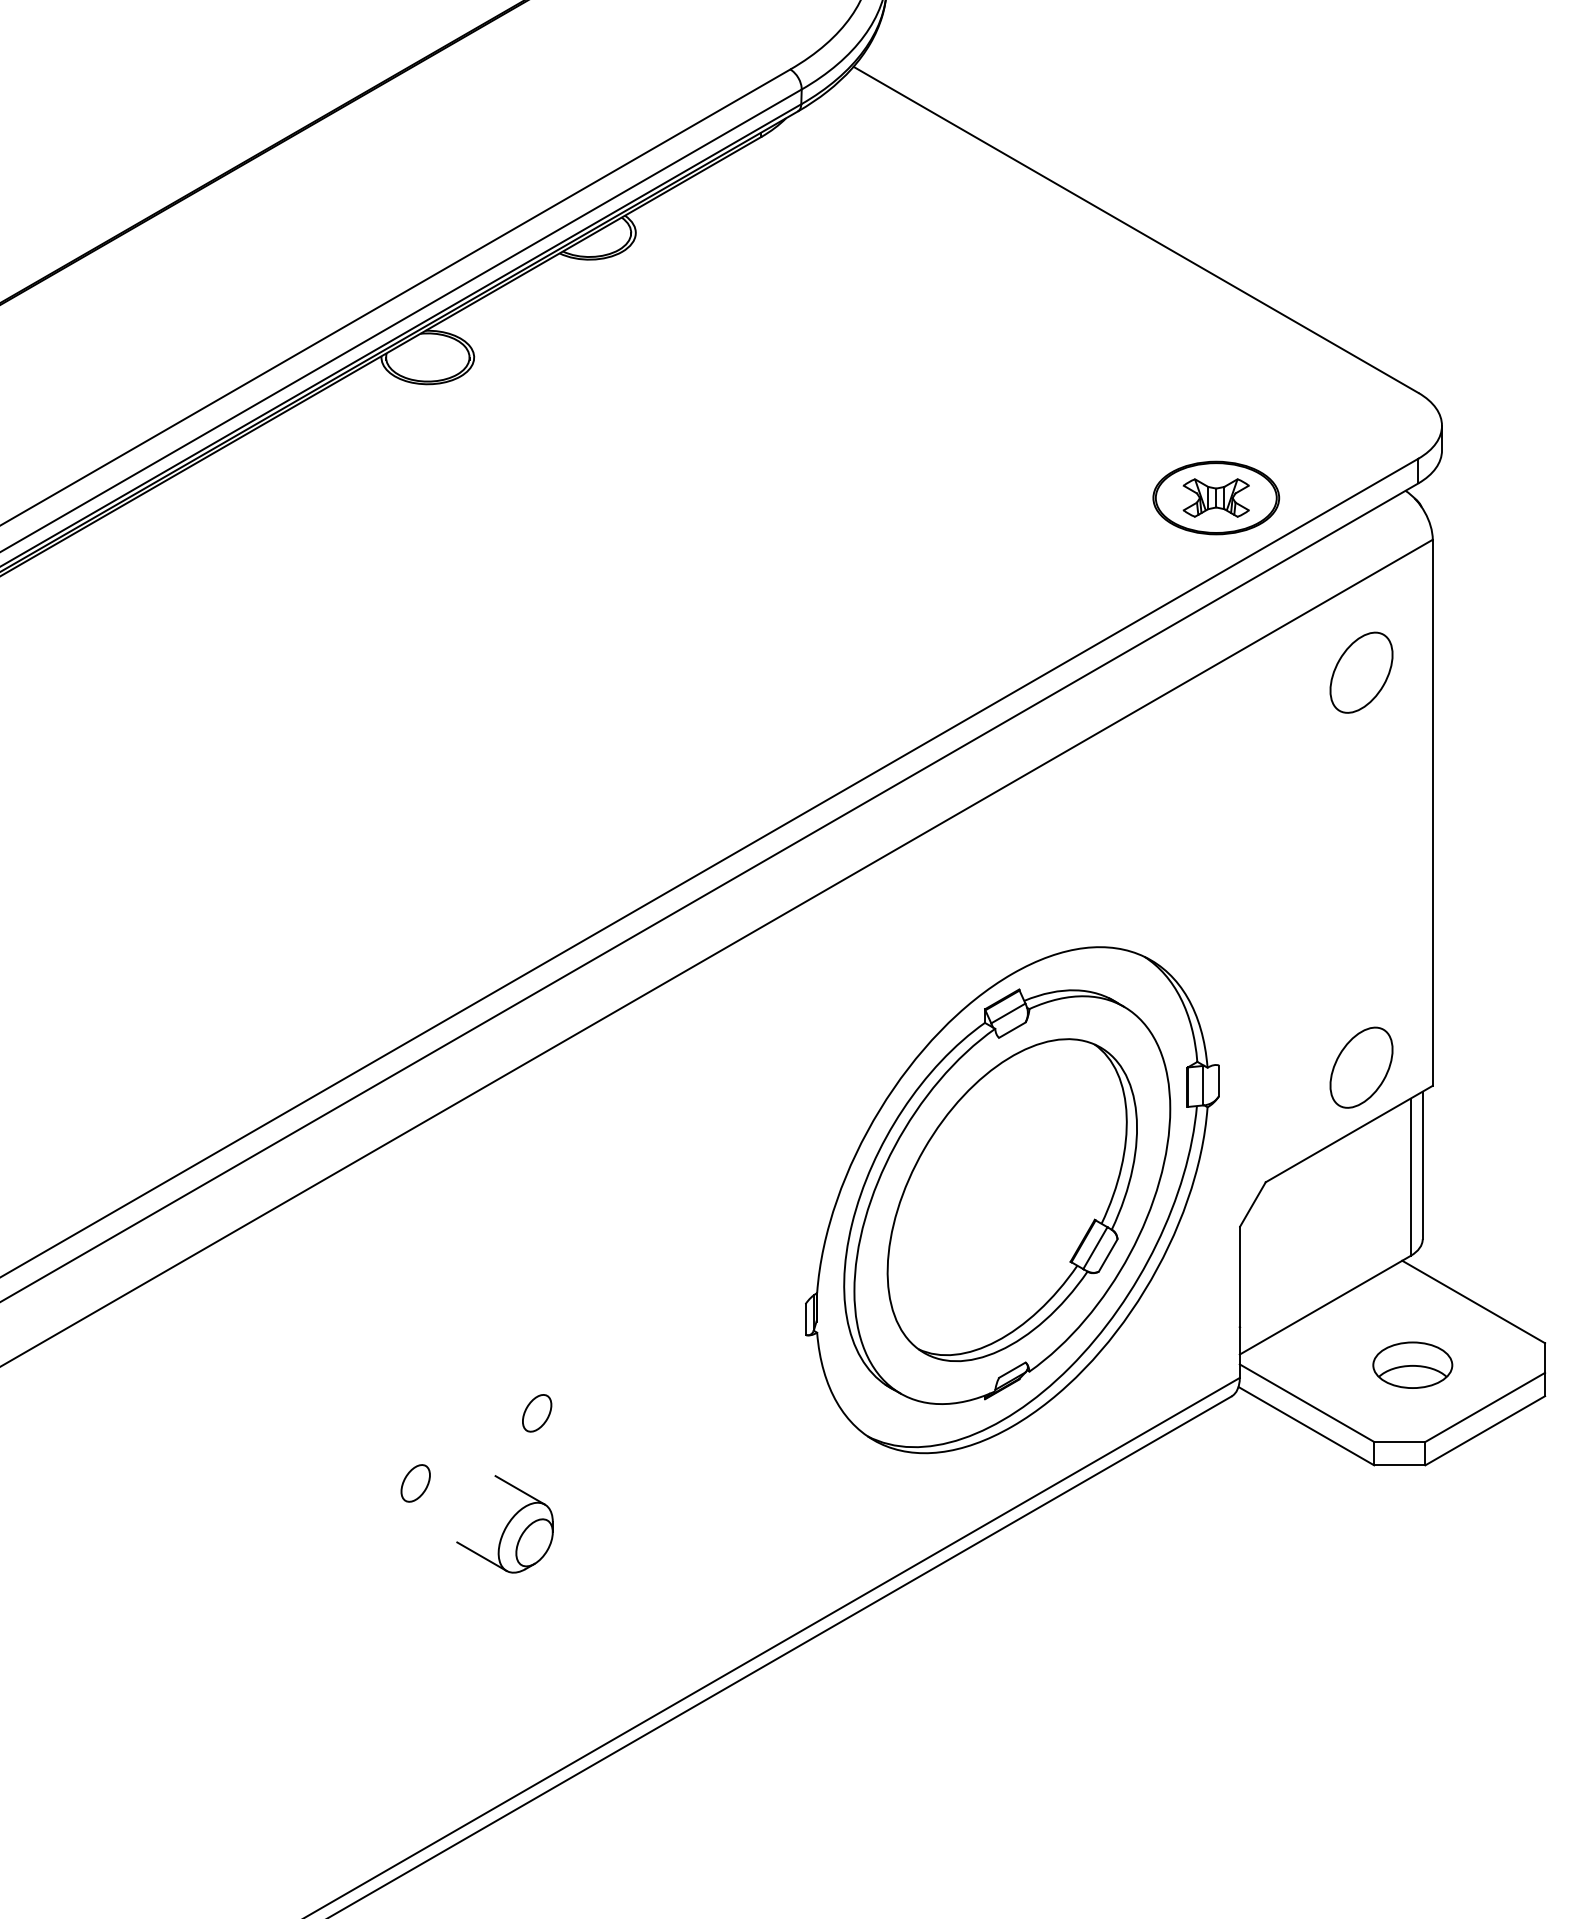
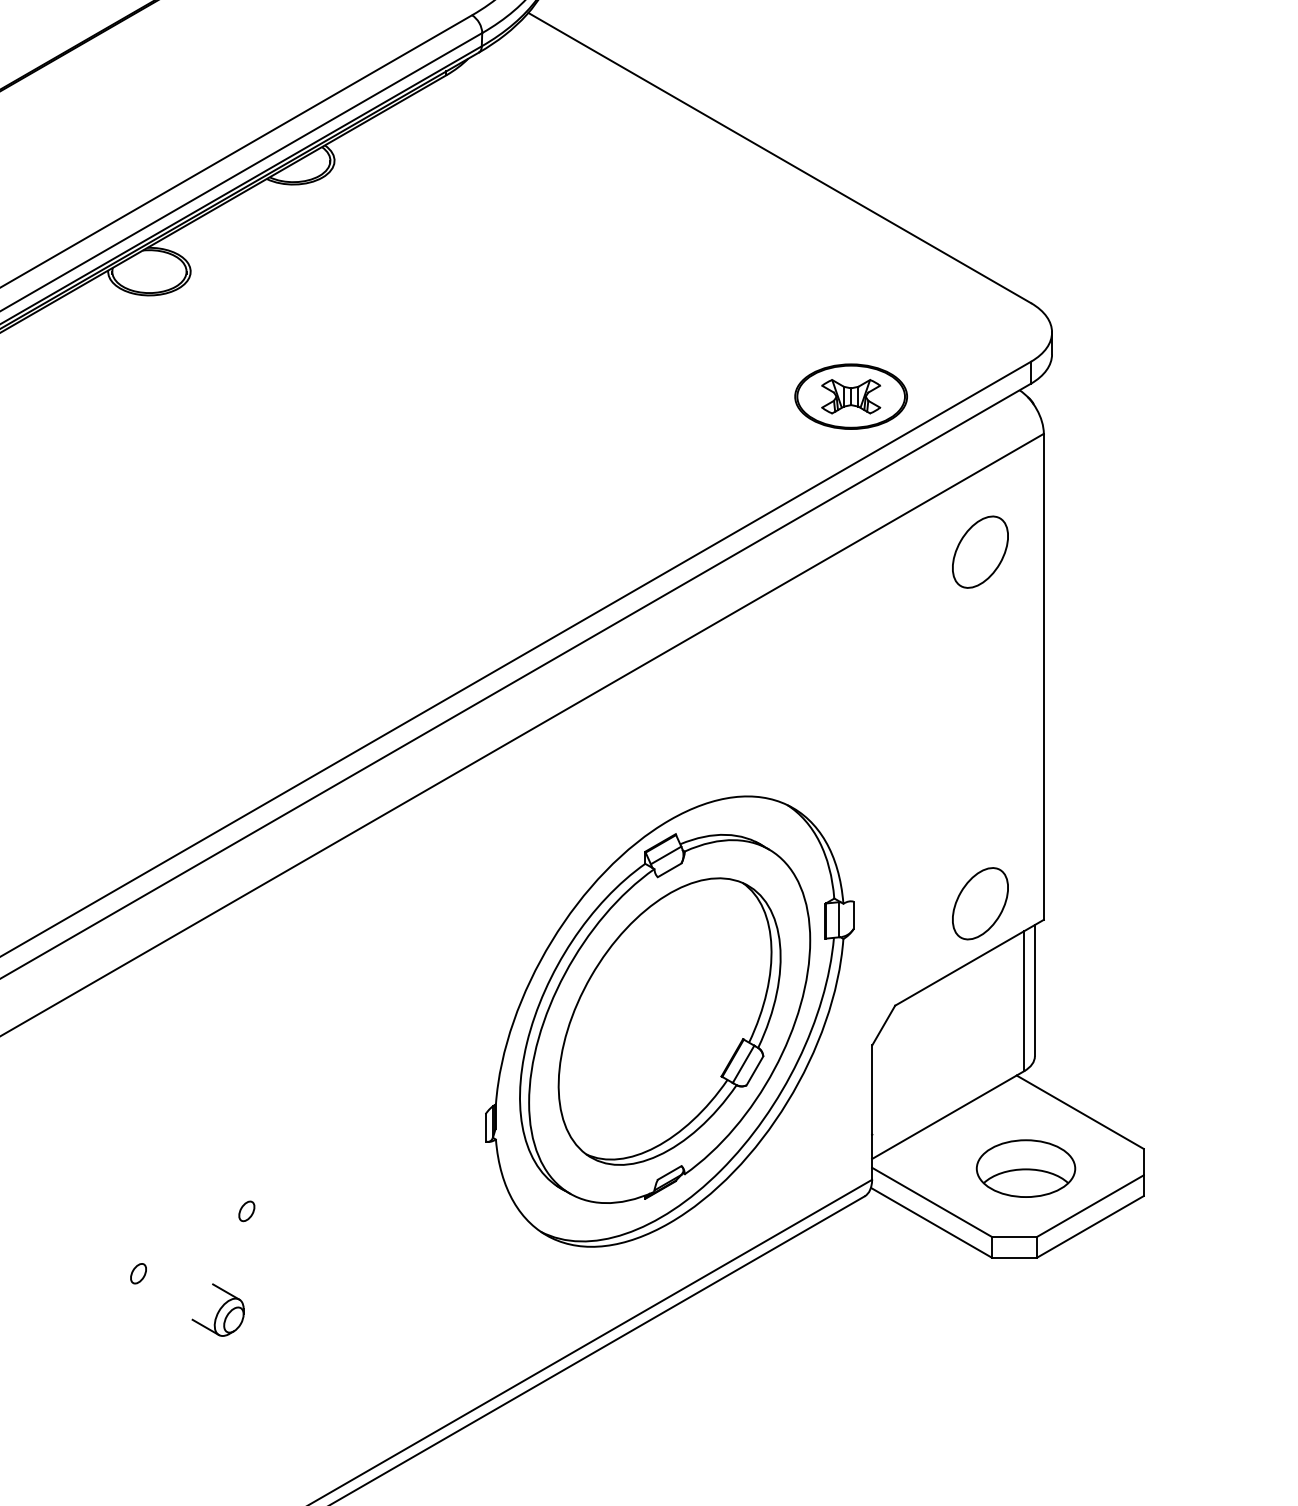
part: (1412, 1364) -> (1025, 1167), size x1.4
part: (537, 1413) -> (247, 1211), size x0.6
part: (415, 1483) -> (138, 1273), size x0.6
part: (504, 1524) -> (217, 1310), size x0.6

